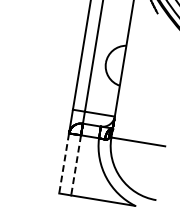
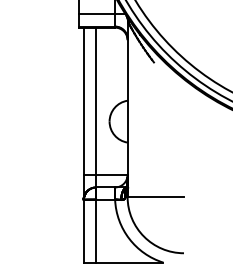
line: (63, 163) -> (83, 231), dashed -> solid
line: (76, 165) -> (96, 231), dashed -> solid

